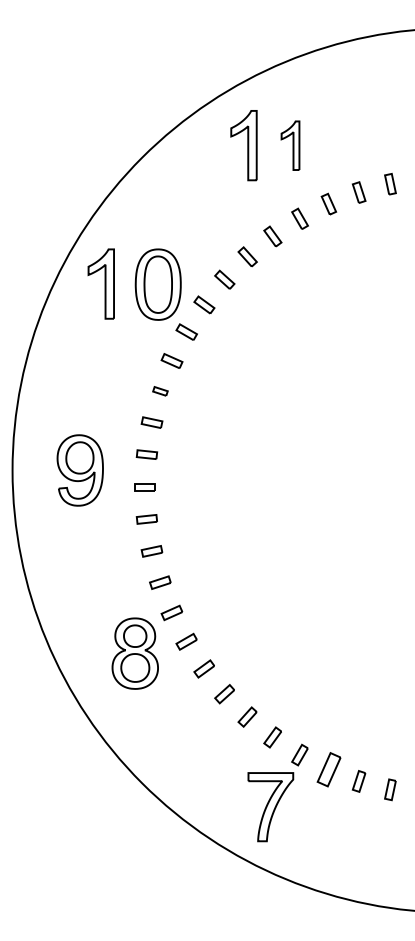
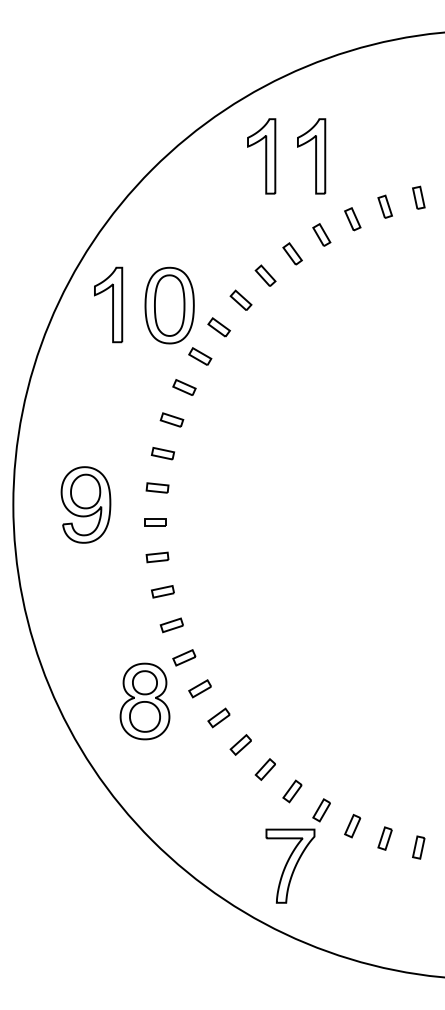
part: (290, 145) -> (311, 156), size x1.43
part: (160, 391) -> (172, 420), size x1.43
part: (328, 769) -> (352, 825), size x0.62

